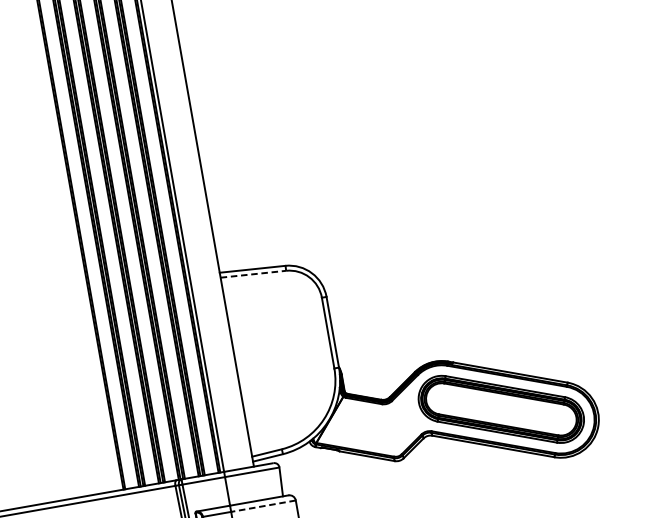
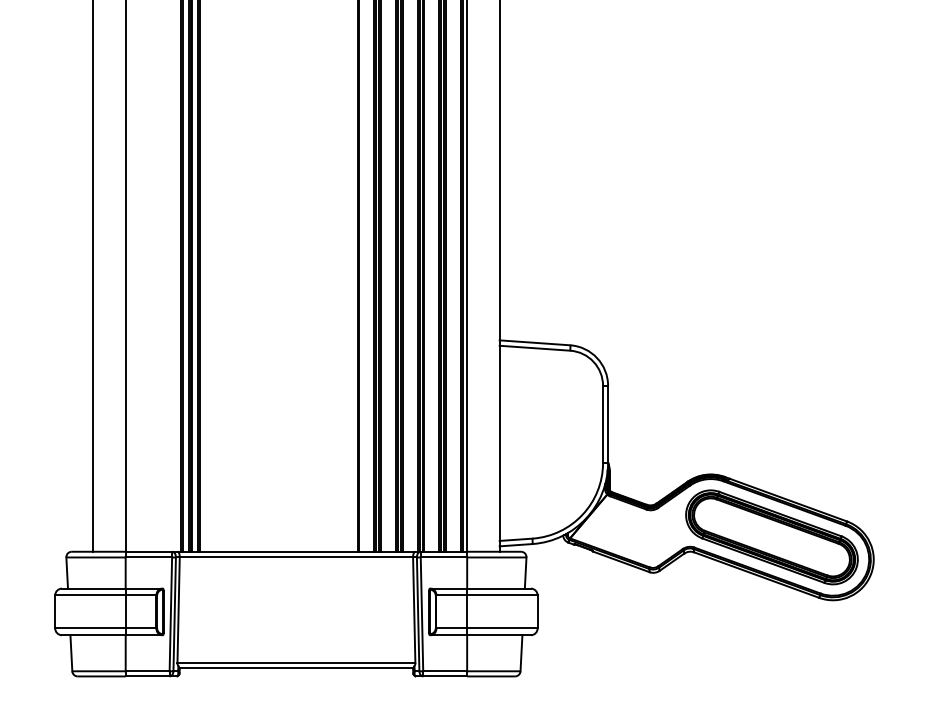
line: (253, 274) -> (535, 348), dashed -> solid
line: (262, 506) -> (501, 595), dashed -> solid

